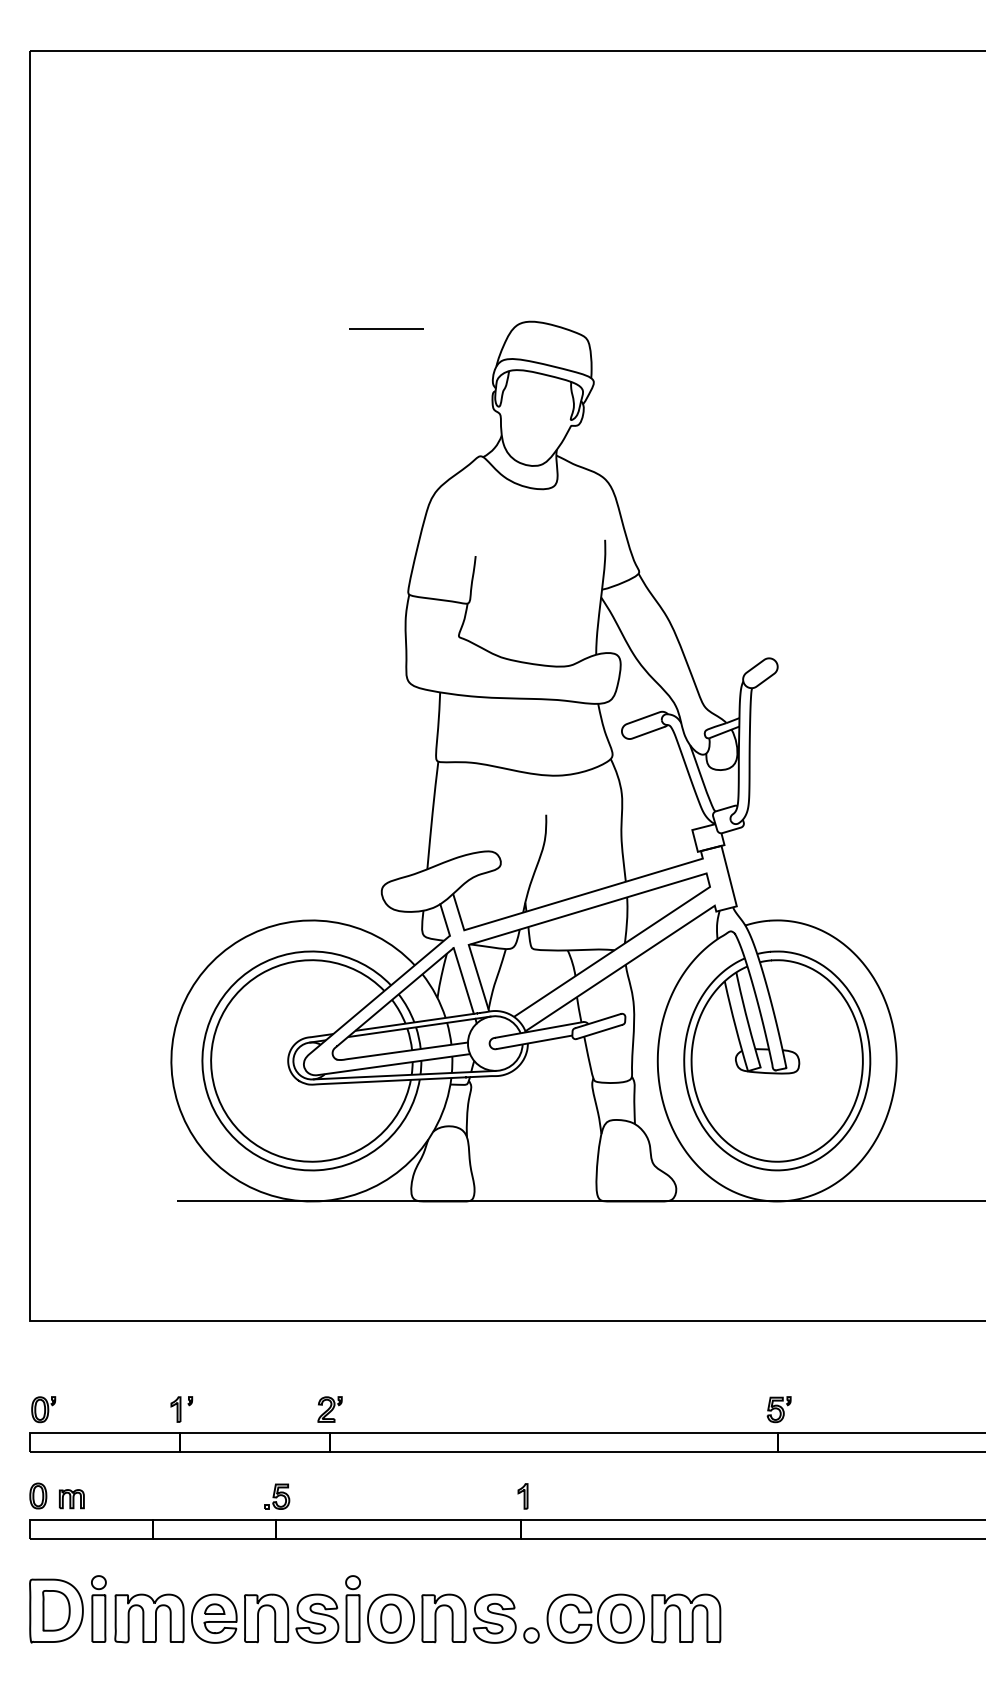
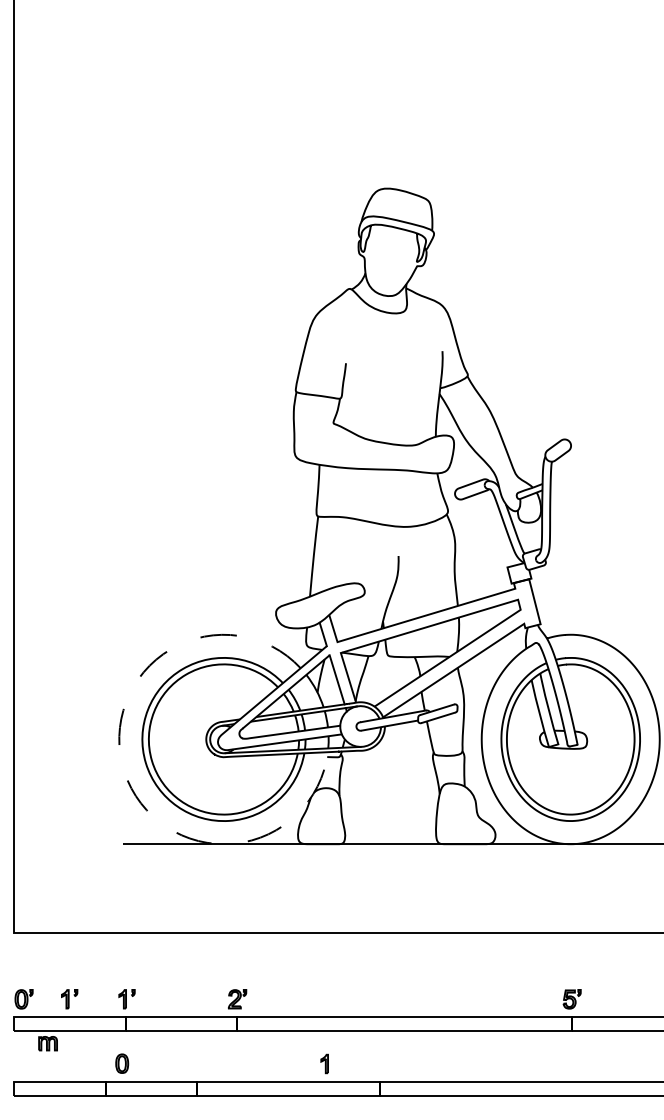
line: (386, 328) -> (279, 193), removed
arc: (178, 1104) -> (124, 771), solid -> dashed
part: (104, 1409) -> (69, 999), added
part: (38, 1495) -> (122, 1063), moved
part: (277, 1496) -> (198, 1064), removed
part: (522, 1496) -> (324, 1064), moved
part: (71, 1499) -> (47, 1043), moved

